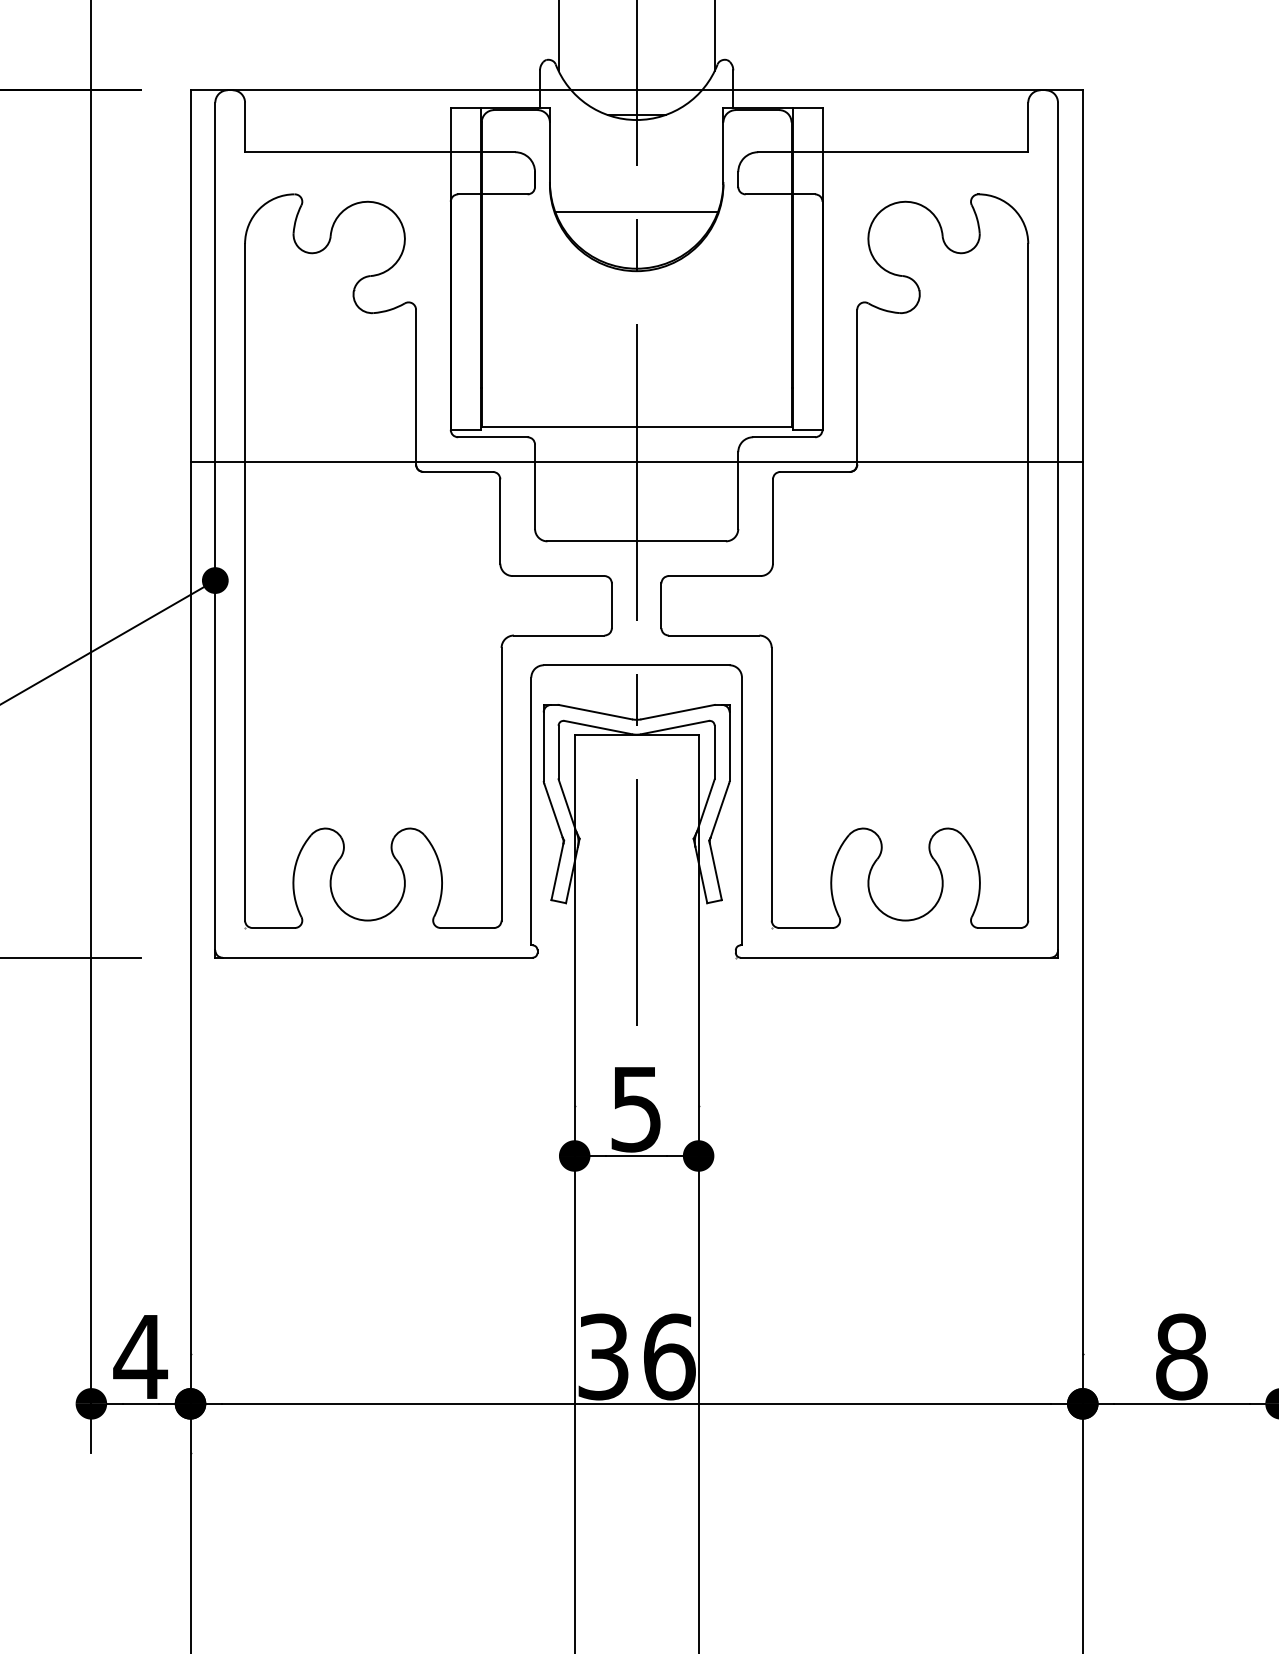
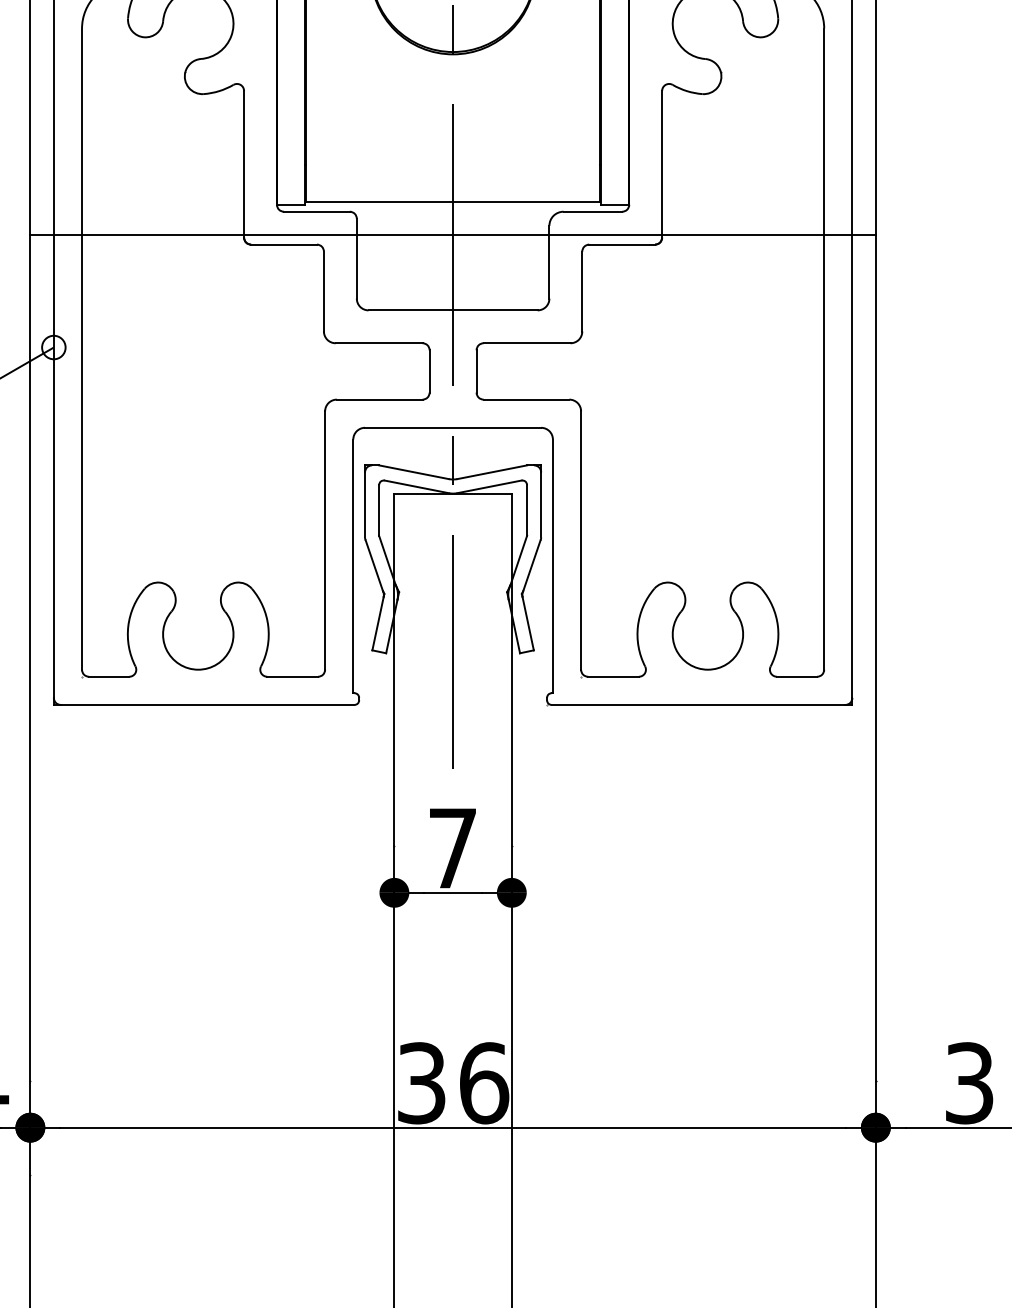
fill: (214, 580) -> (53, 347), removed
text: (635, 1109) -> (452, 848), 5 -> 7
text: (1181, 1356) -> (969, 1082), 8 -> 3

